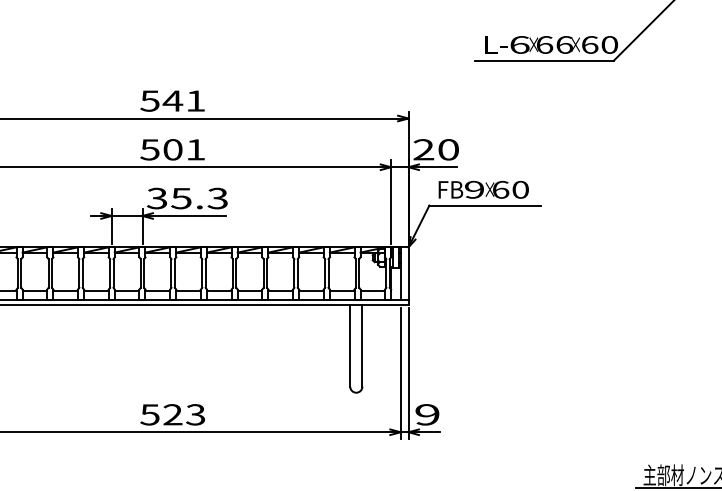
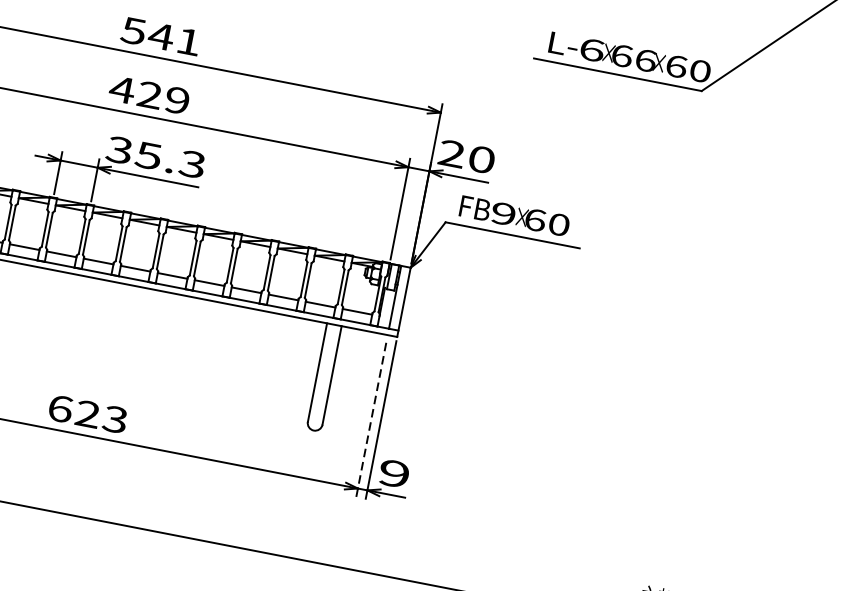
text: (172, 149) -> (149, 94), 501 -> 429
line: (400, 373) -> (371, 417), solid -> dashed
text: (149, 414) -> (59, 408), 523 -> 623

